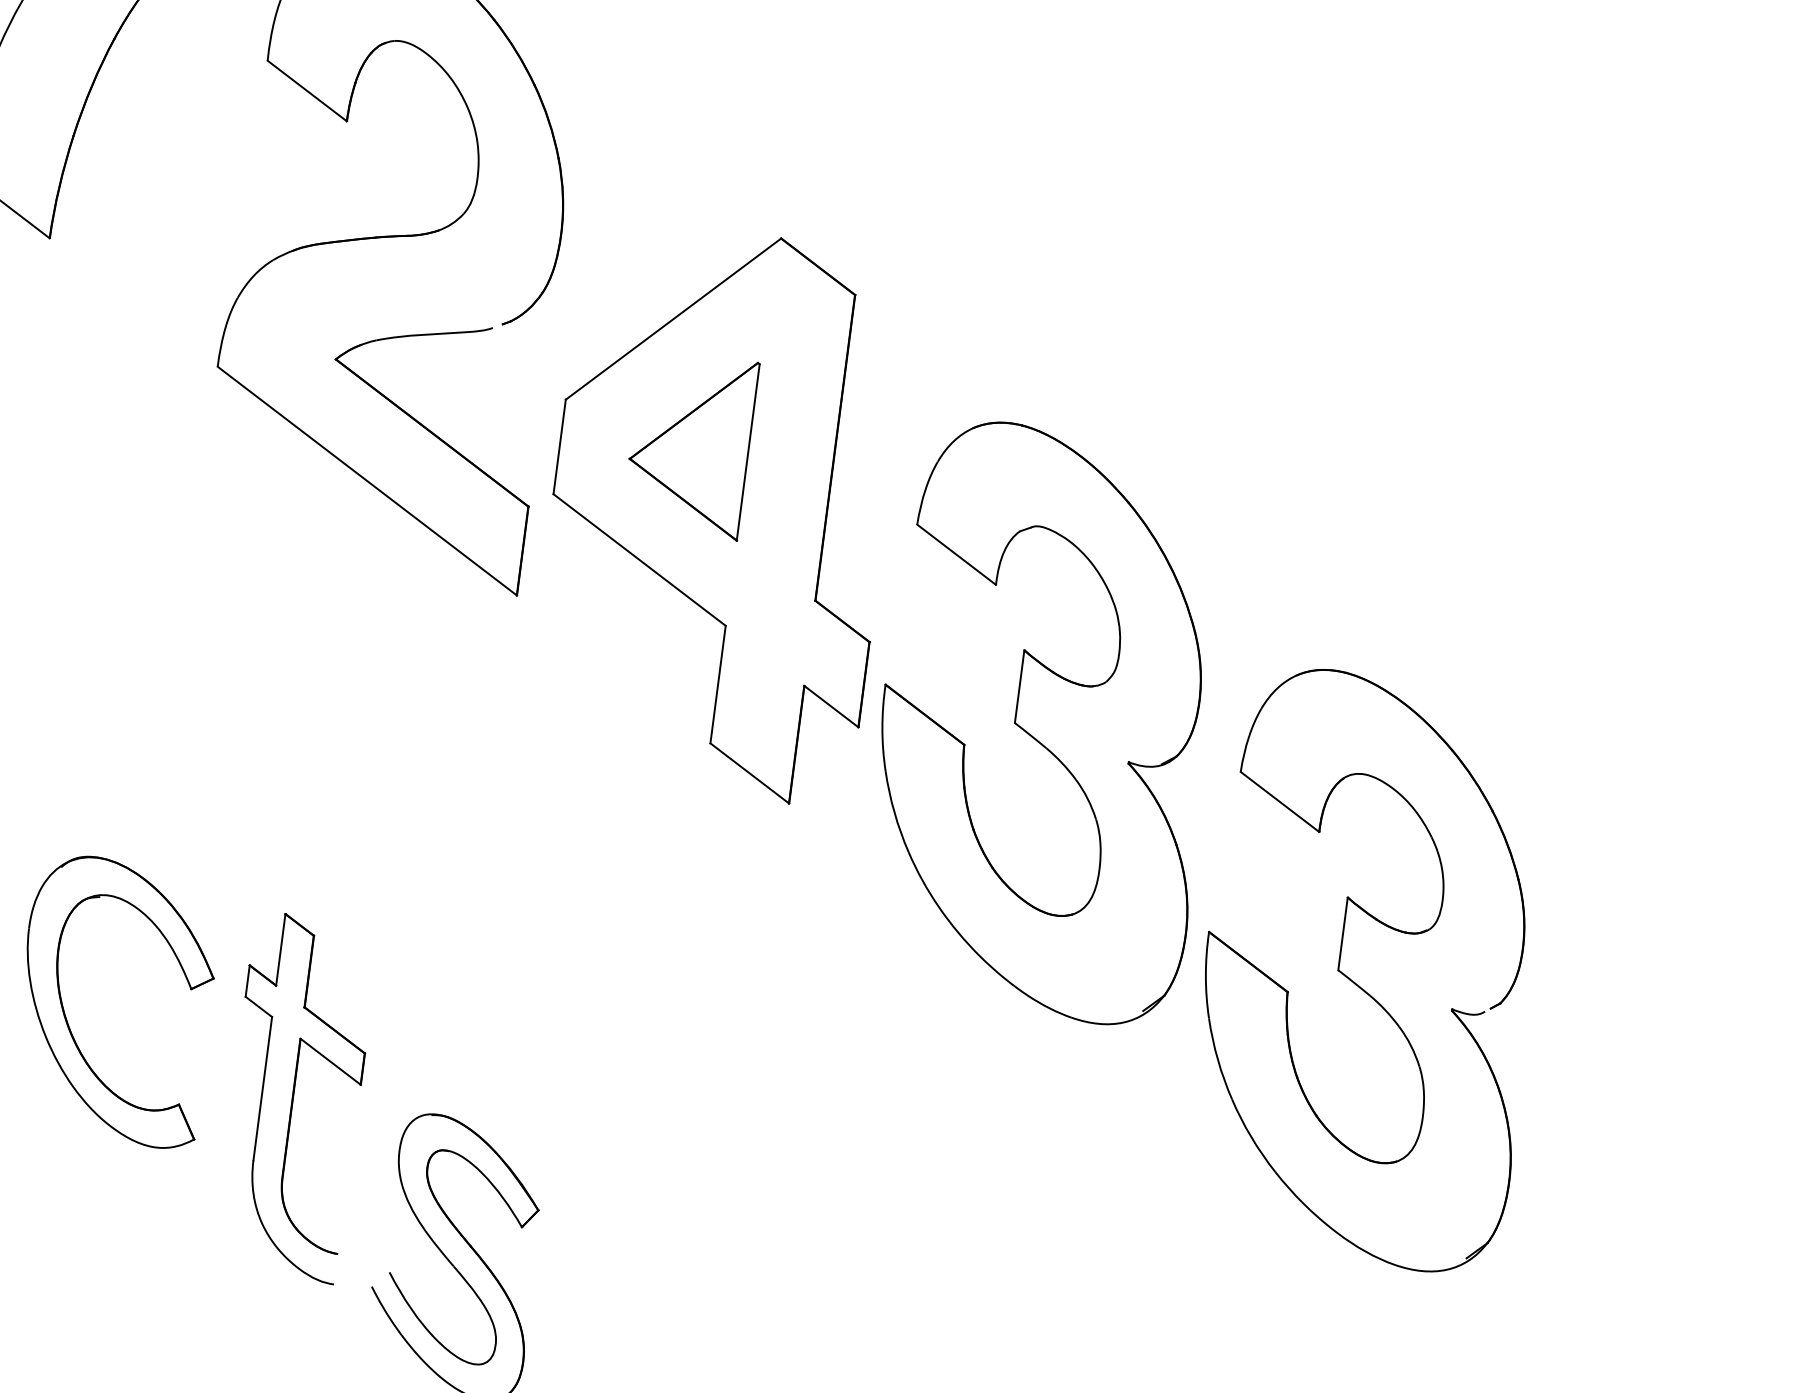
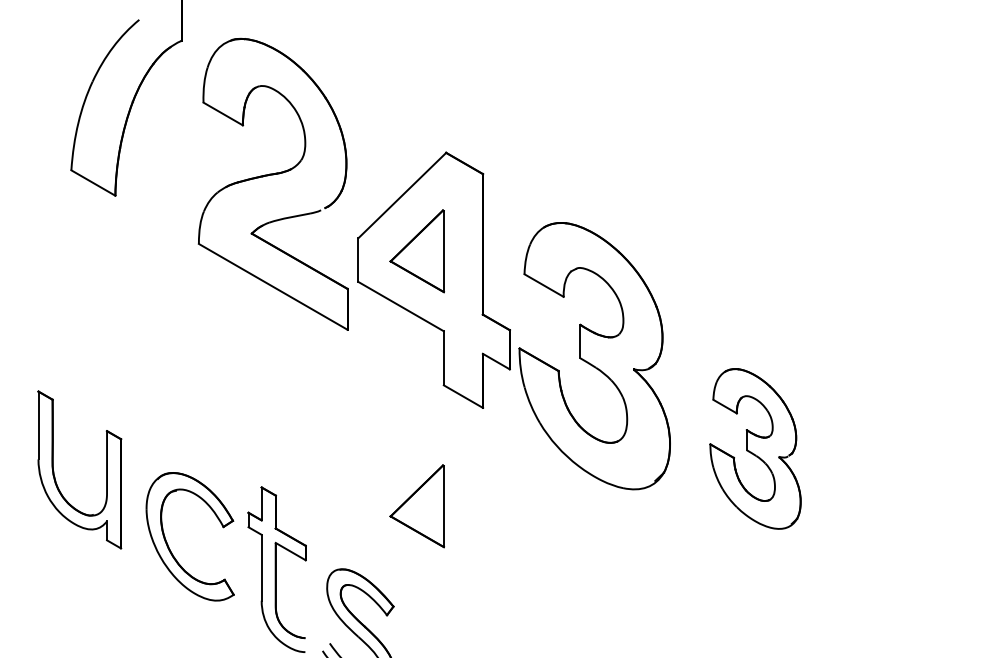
part: (1370, 968) -> (755, 448), size x0.6
part: (616, 999) -> (416, 506), added

